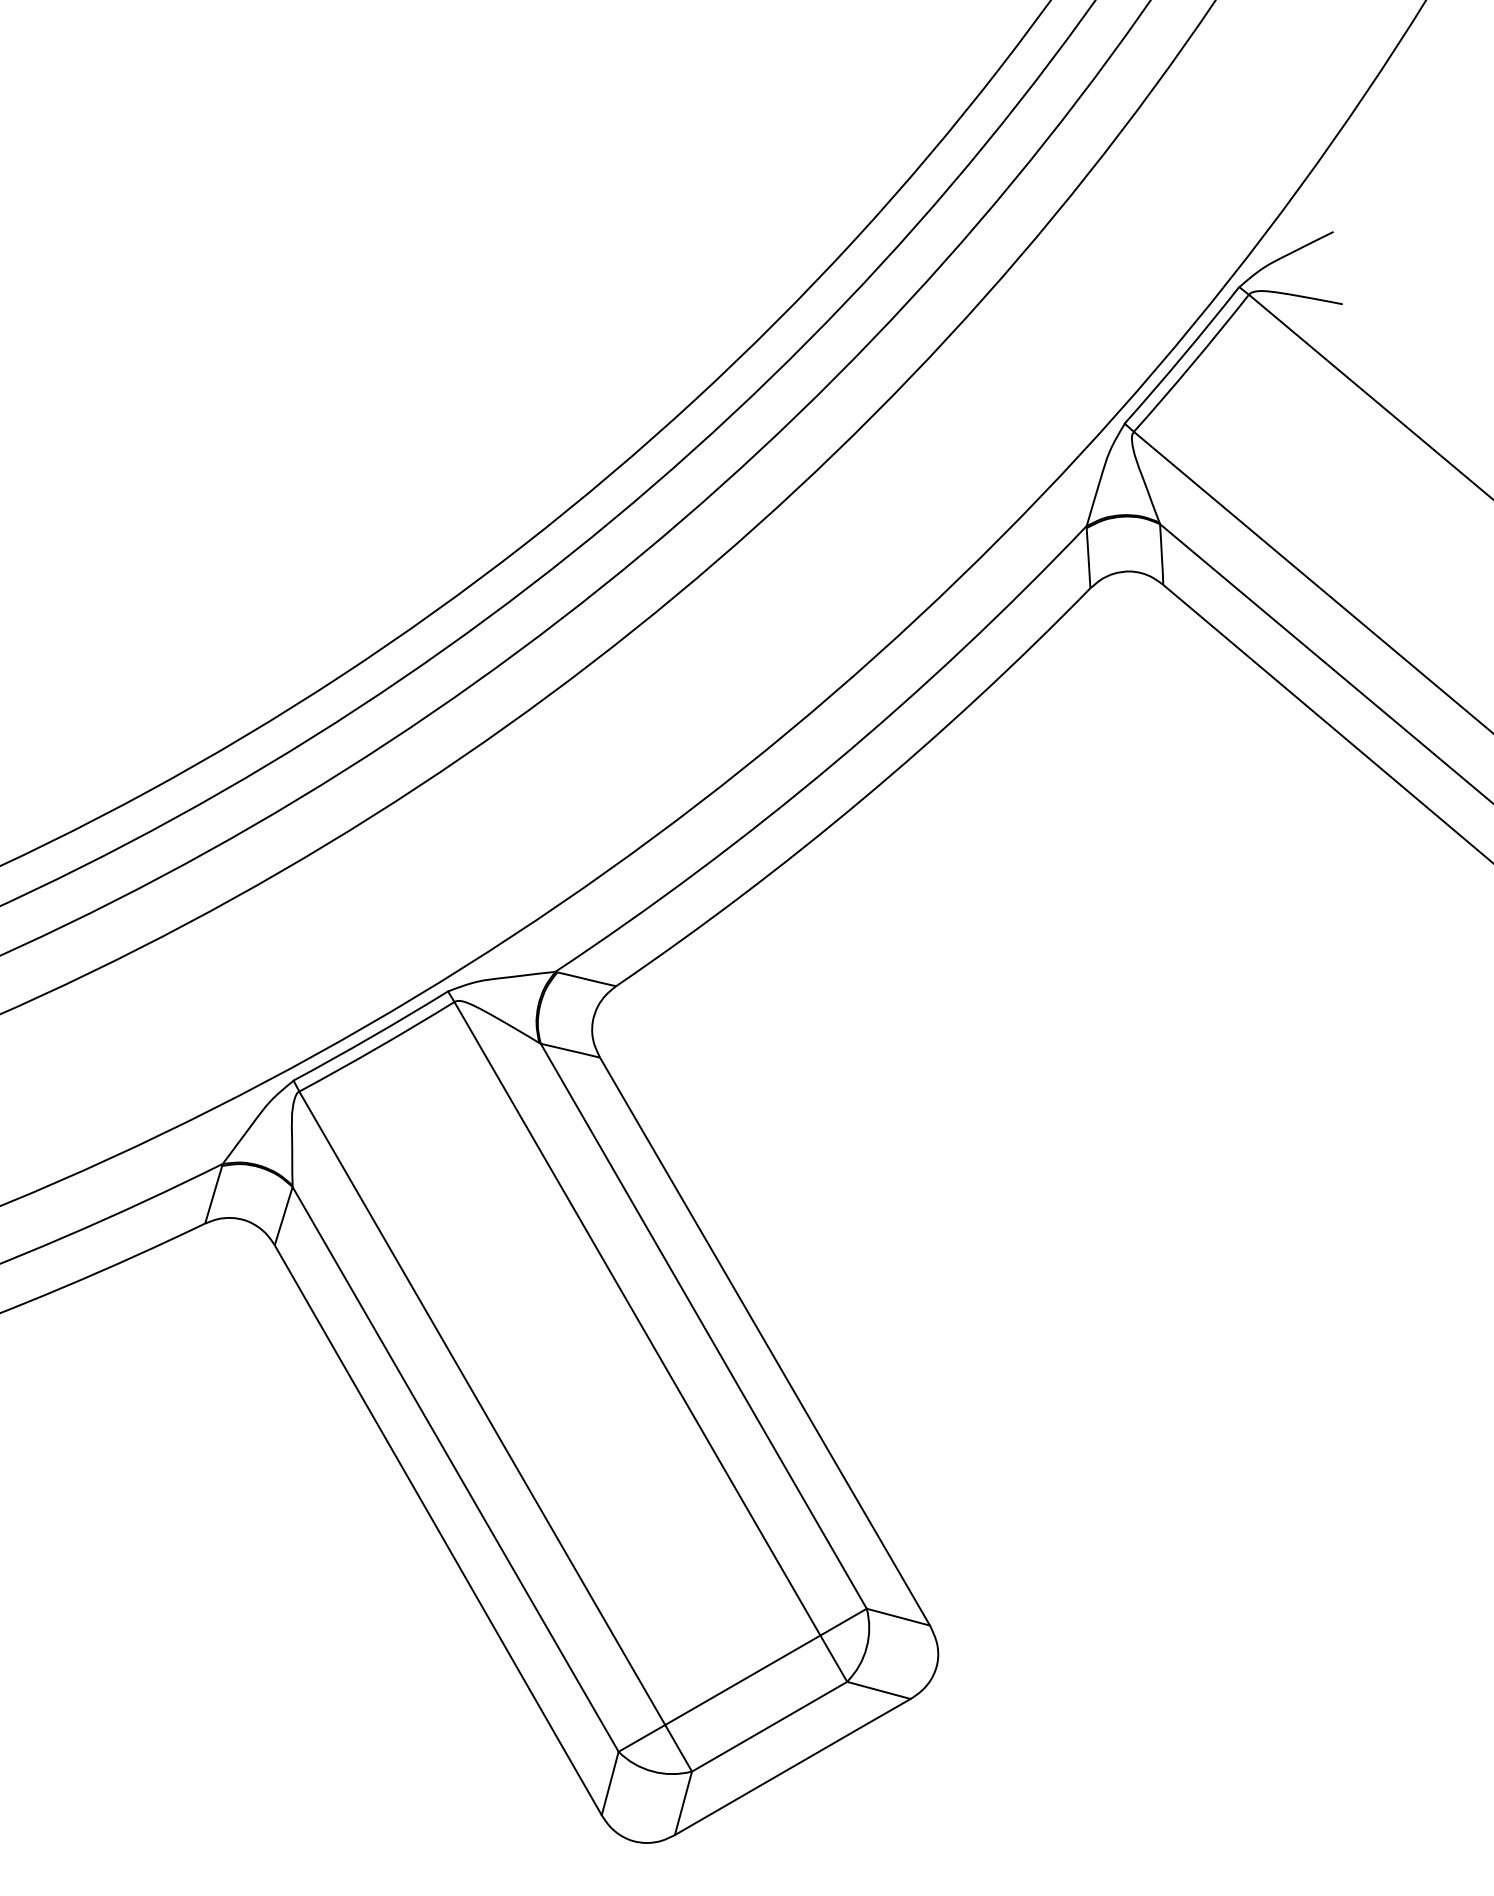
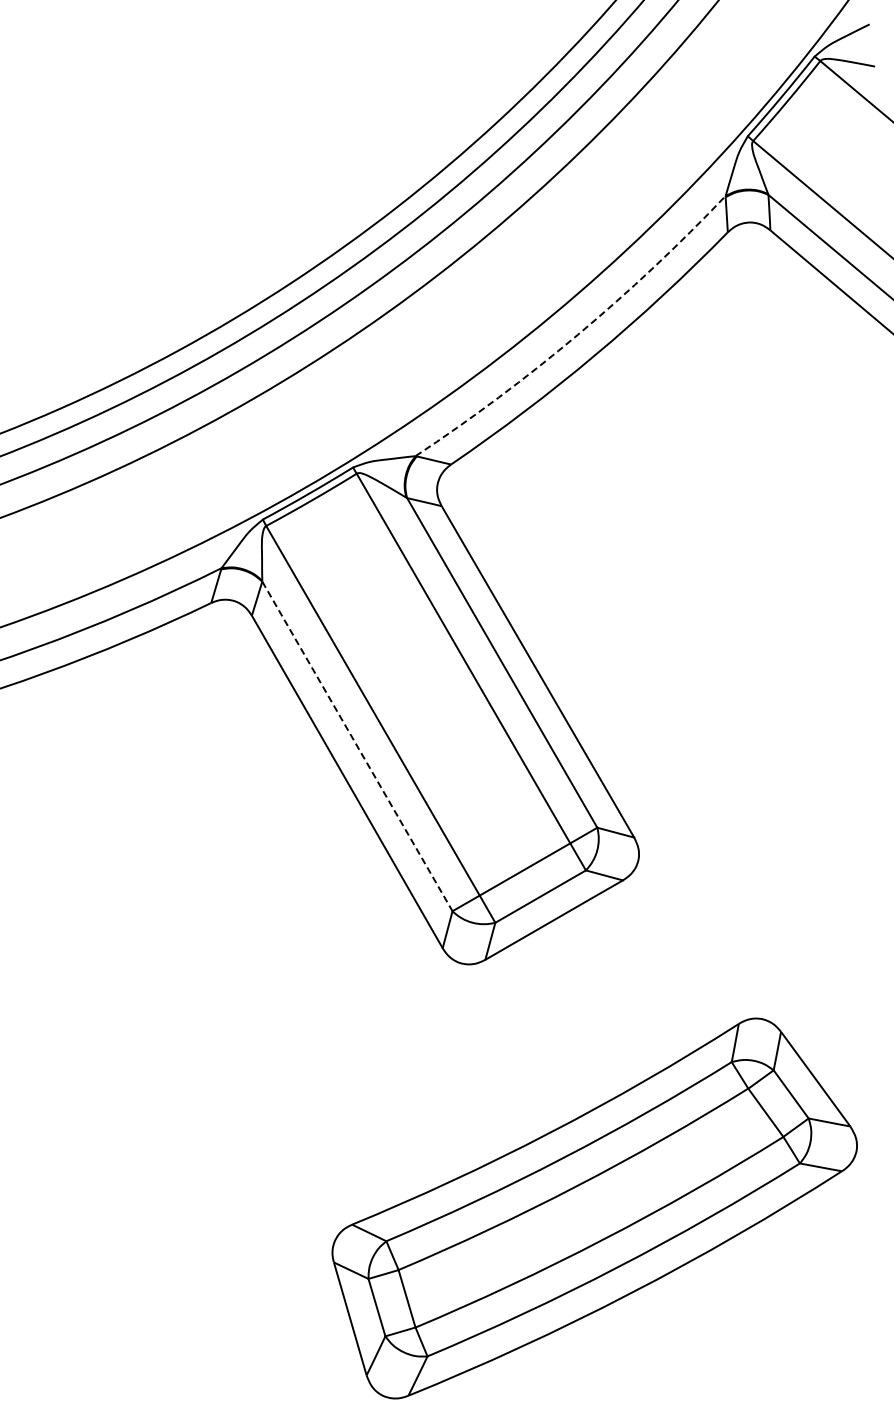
arc: (832, 763) -> (577, 334), solid -> dashed
line: (455, 1469) -> (357, 746), solid -> dashed

